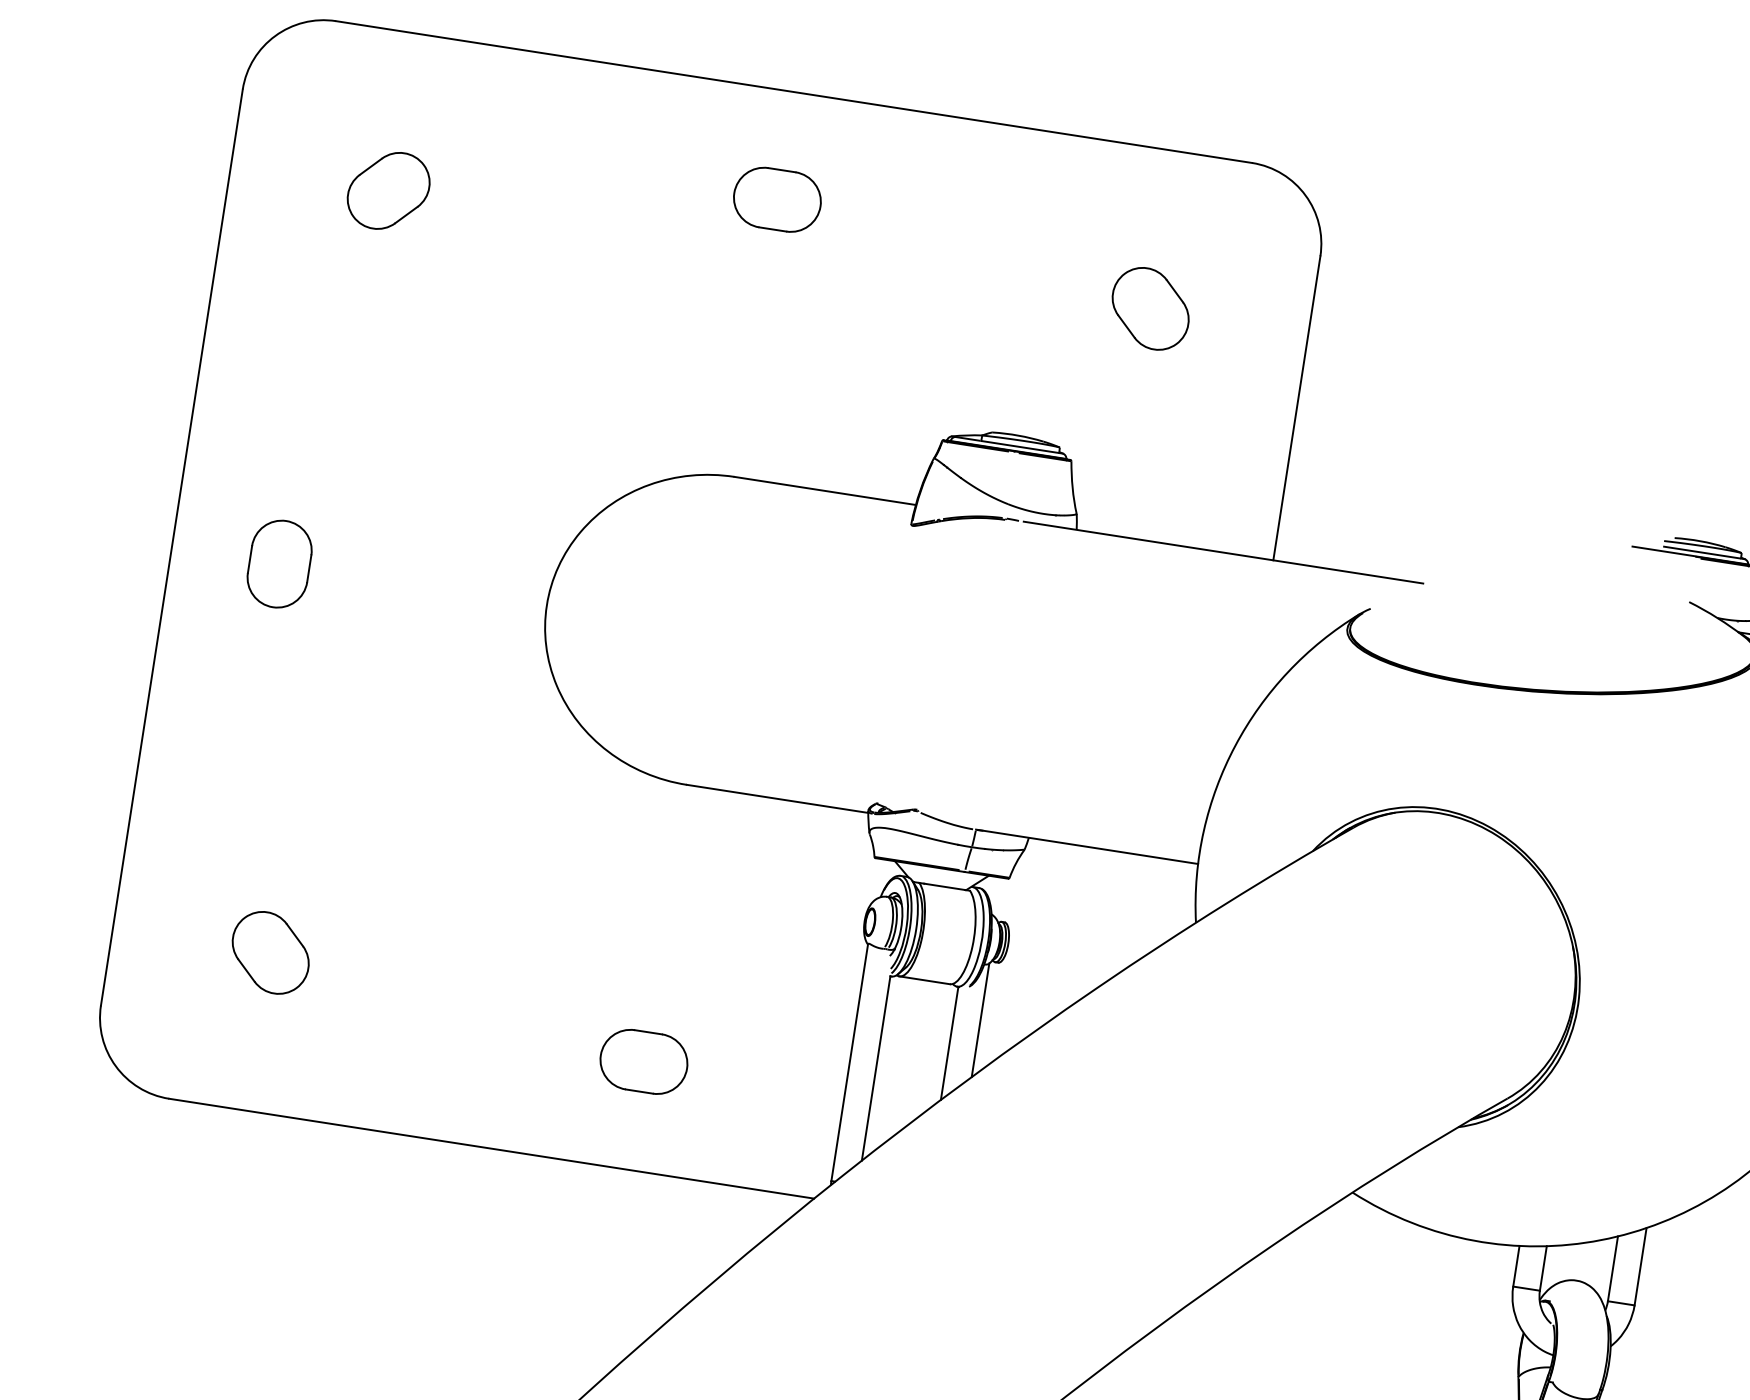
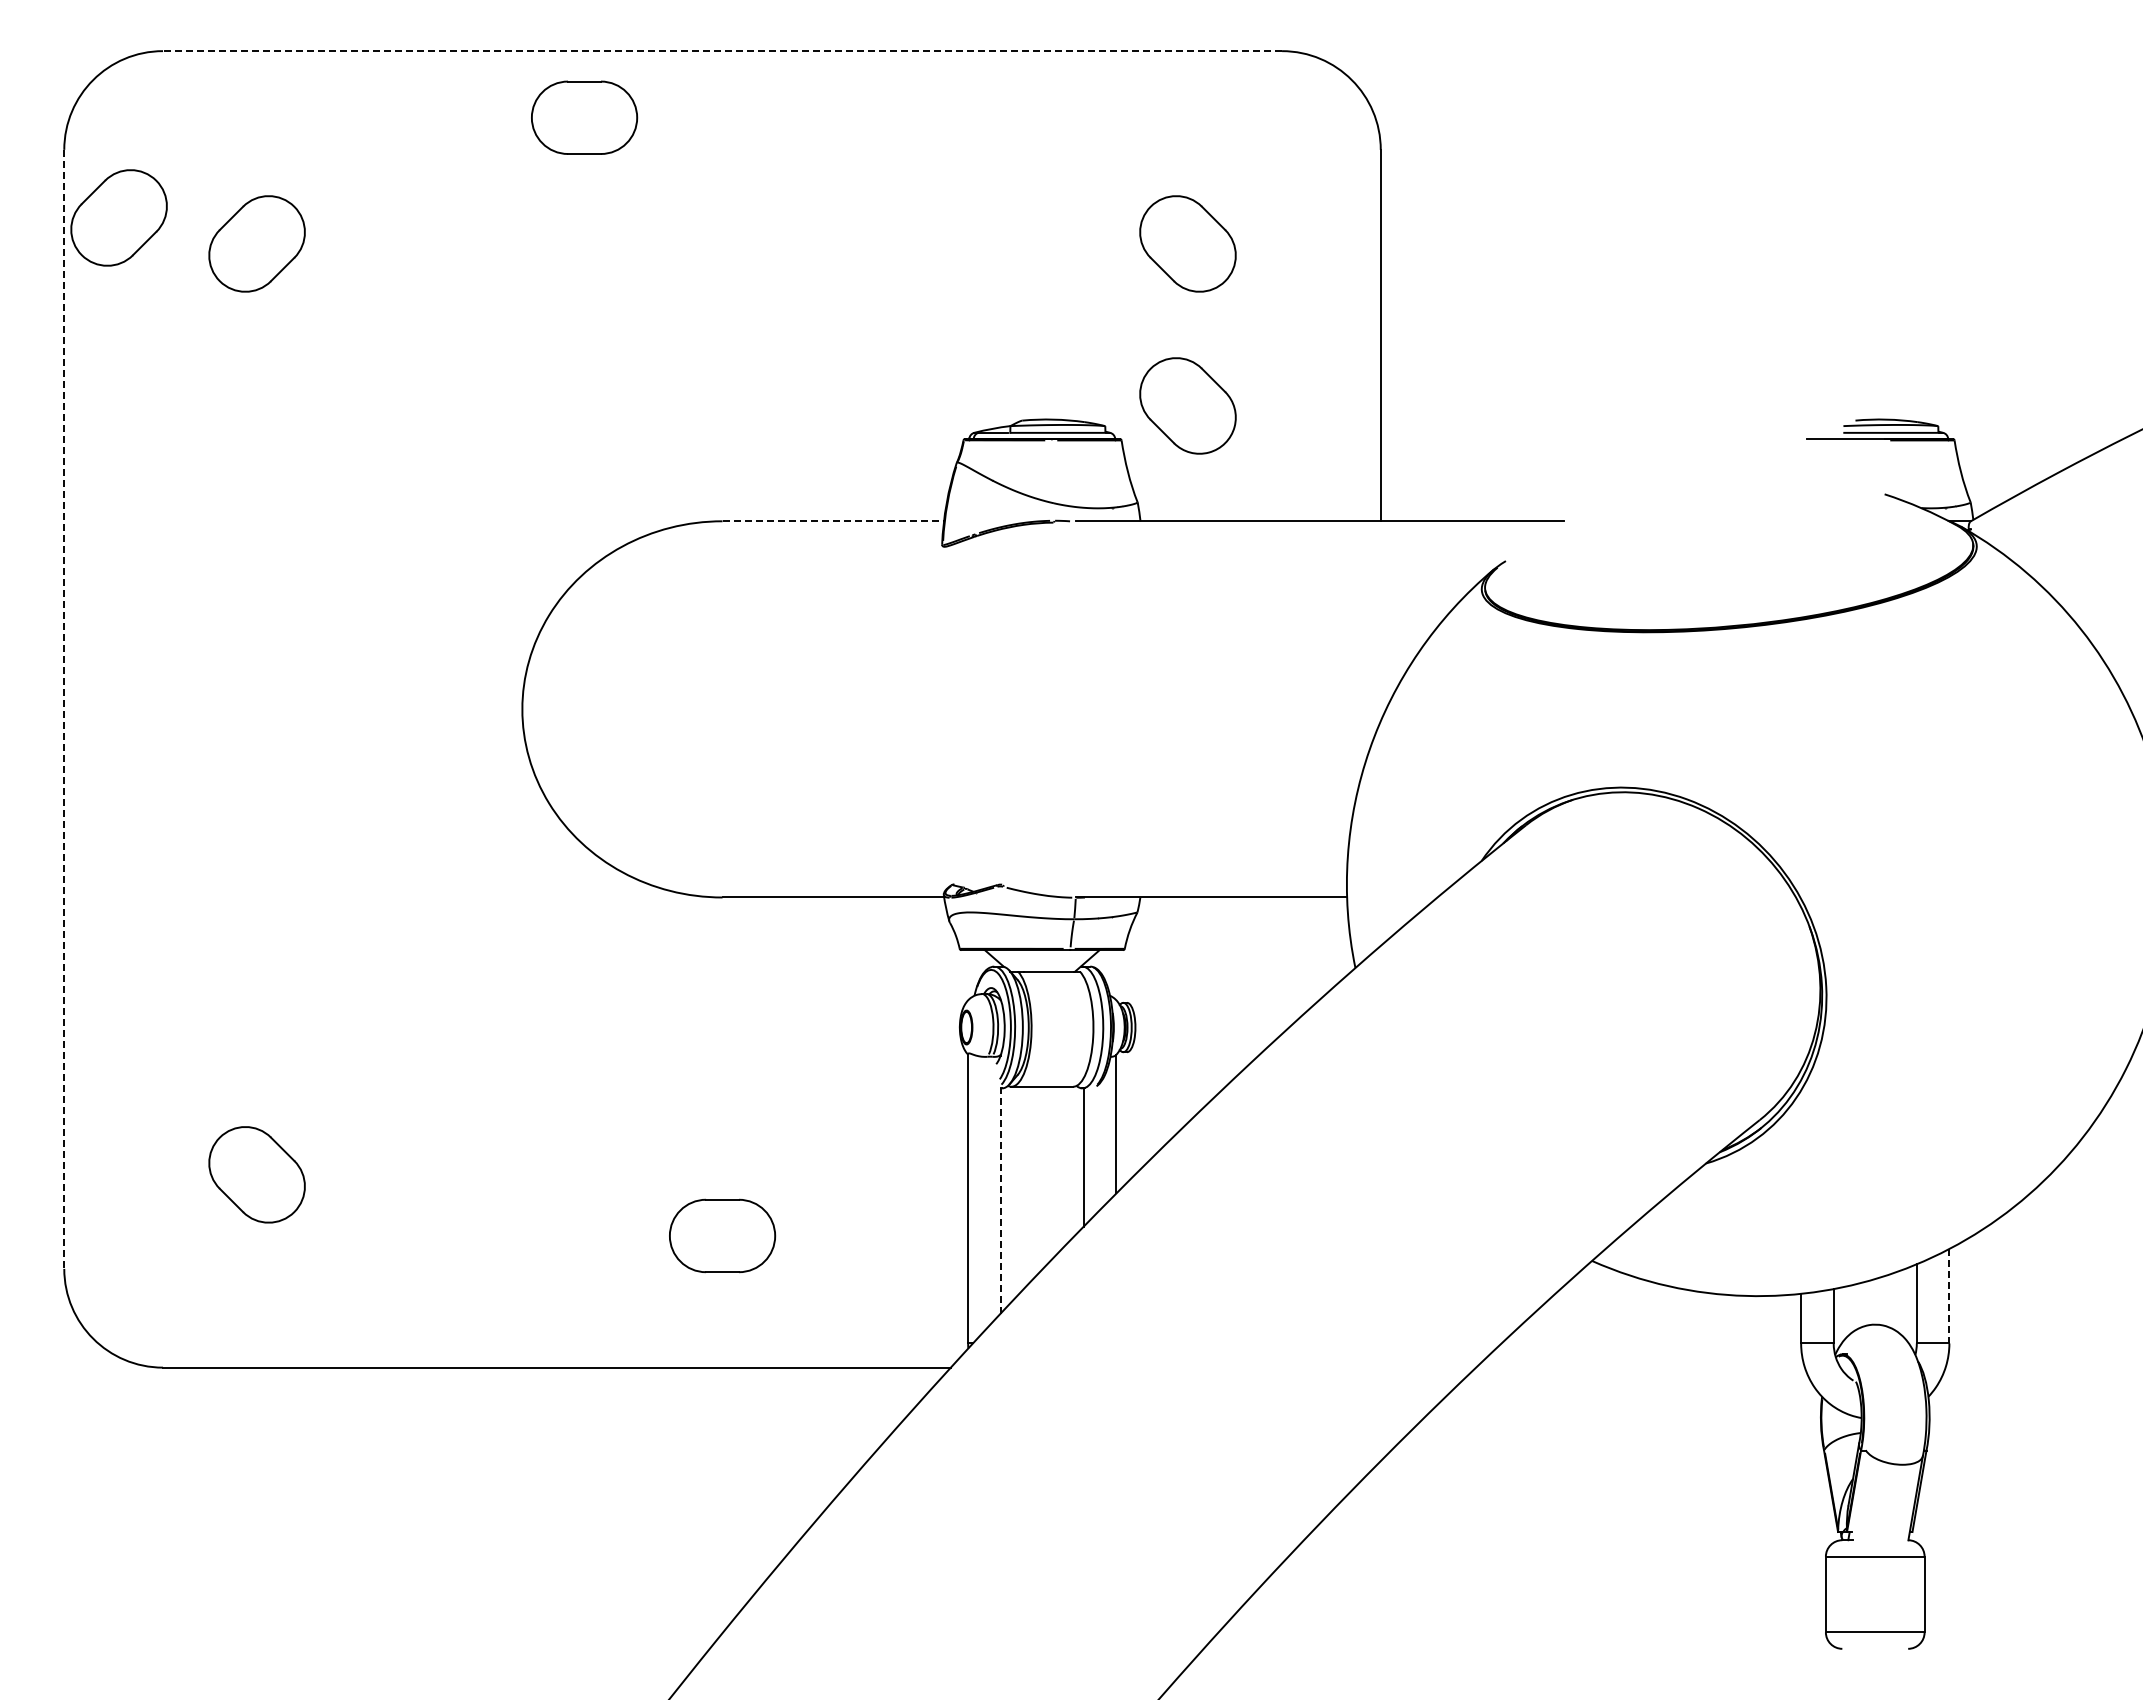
line: (794, 92) -> (722, 51), solid -> dashed
part: (278, 151) -> (118, 217), added
part: (777, 199) -> (584, 117), moved
part: (1129, 441) -> (1187, 405), added
line: (825, 491) -> (833, 521), solid -> dashed
line: (172, 547) -> (64, 709), solid -> dashed
part: (279, 563) -> (195, 708), removed
line: (875, 1068) -> (1000, 1200), solid -> dashed
line: (1640, 1266) -> (1949, 1296), solid -> dashed

